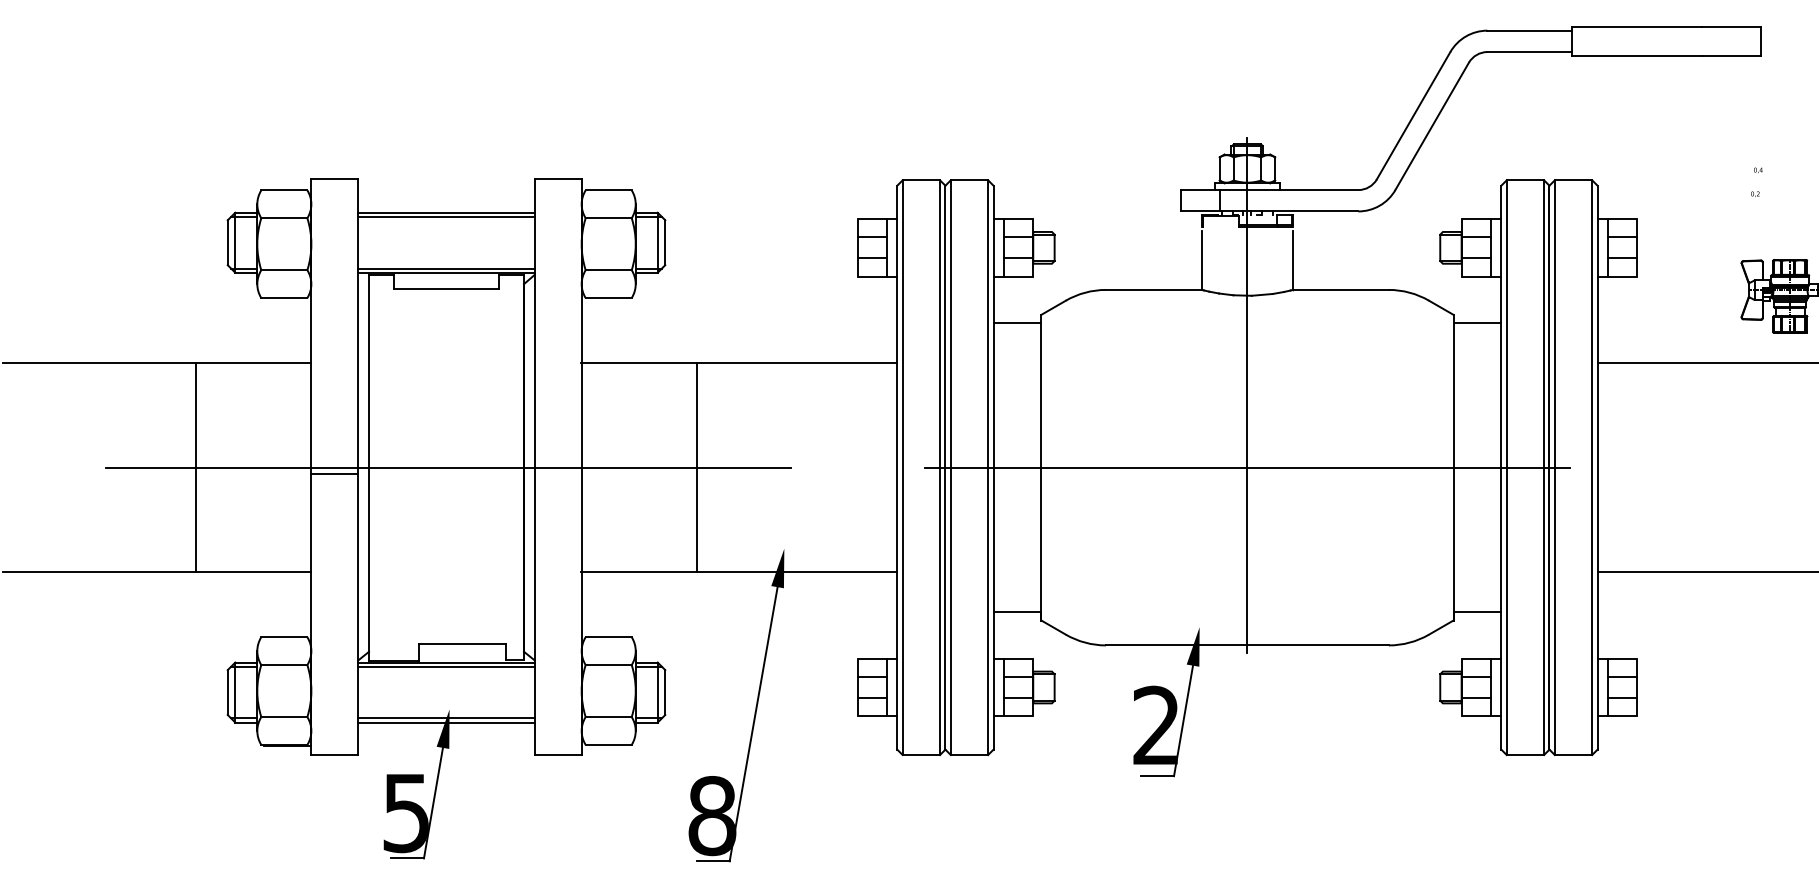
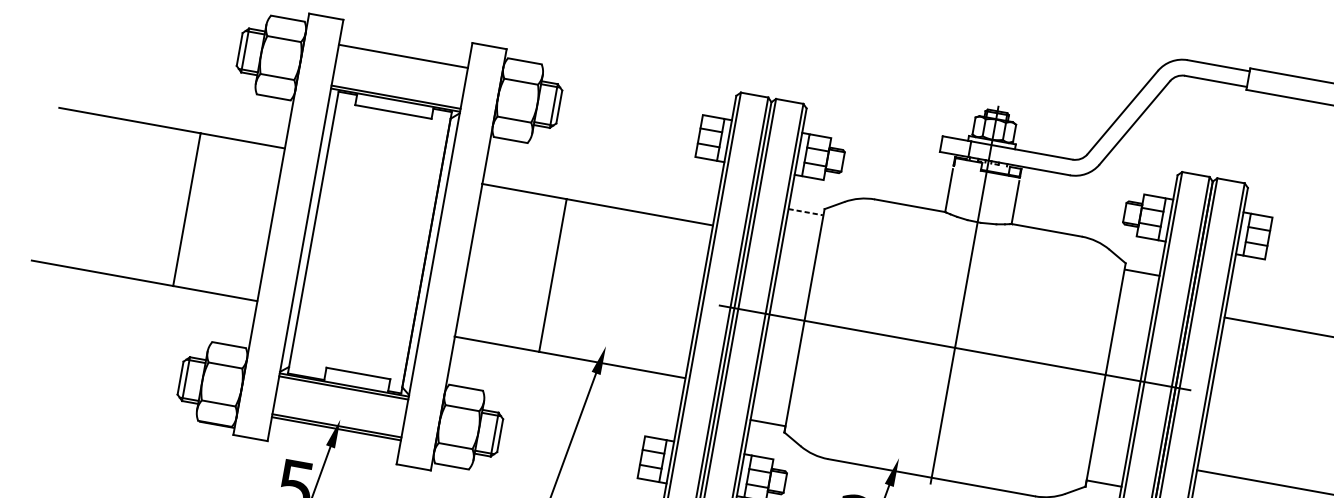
line: (446, 216) -> (402, 59), removed
line: (1017, 323) -> (806, 212), solid -> dashed
line: (448, 468) -> (371, 243), removed
line: (334, 474) -> (287, 232), removed

